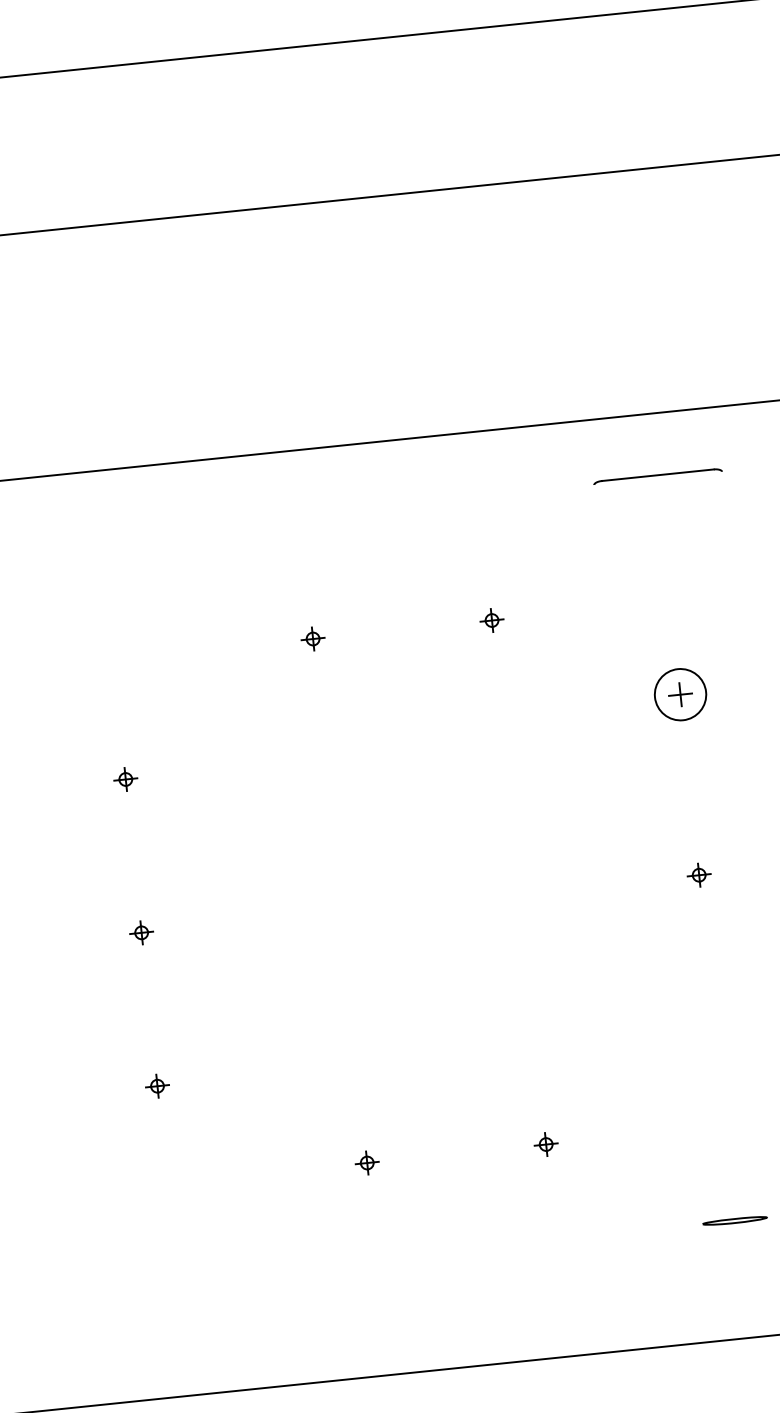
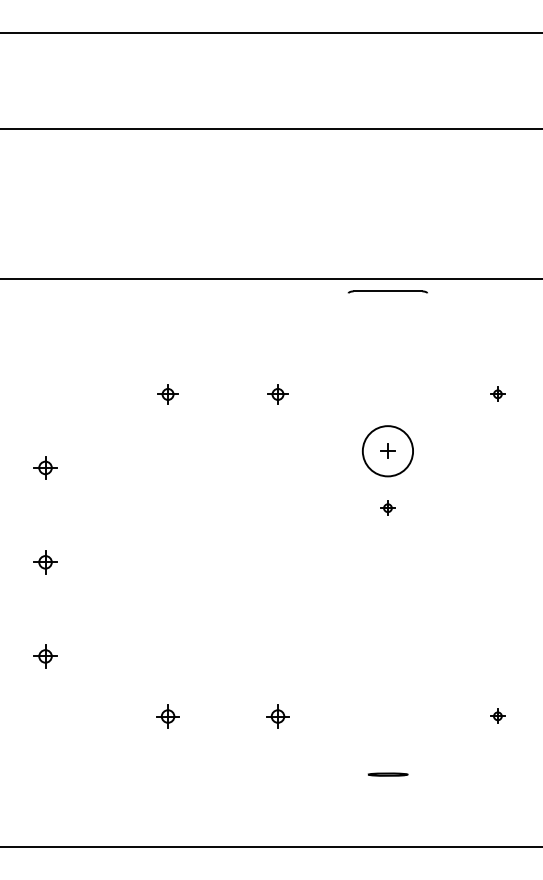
part: (657, 475) -> (387, 291), moved
part: (491, 619) -> (277, 393), size x1.4
part: (312, 637) -> (167, 393), size x1.4
circle: (679, 693) -> (387, 450), size x1.6
part: (124, 778) -> (44, 467), size x1.6
part: (698, 874) -> (387, 507), moved
part: (140, 931) -> (44, 561), size x1.6
part: (156, 1086) -> (44, 656), size x1.6
part: (545, 1143) -> (277, 715), size x1.6
part: (366, 1161) -> (167, 715), size x1.6

